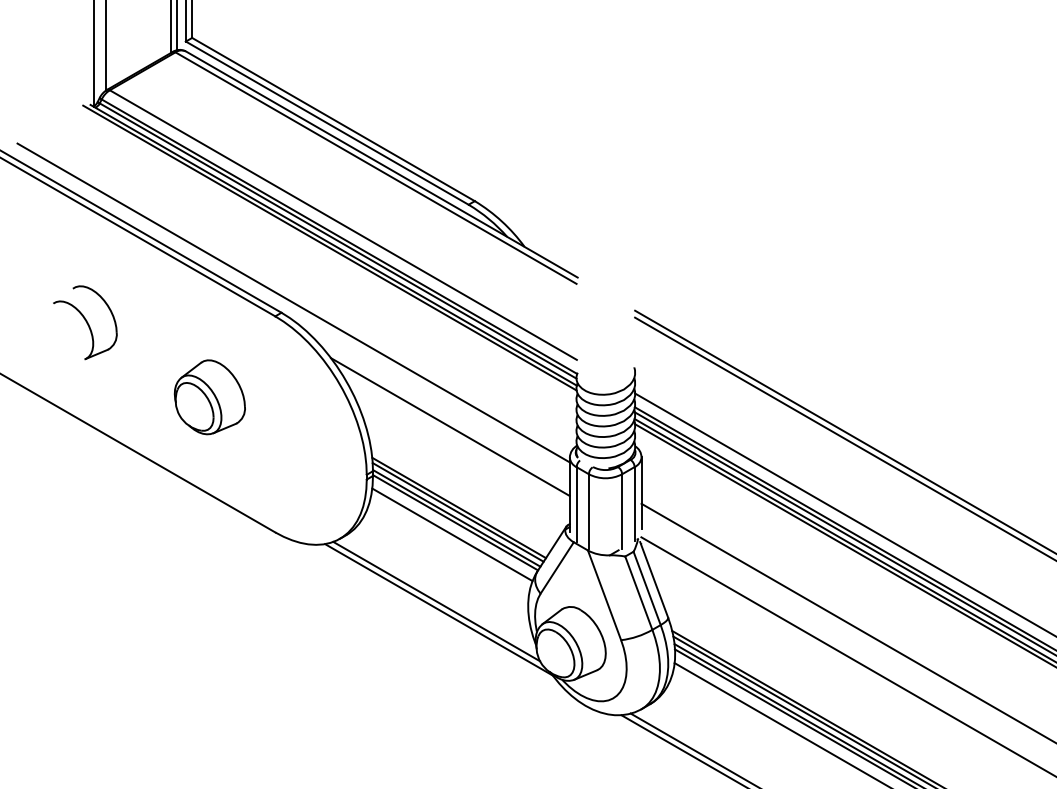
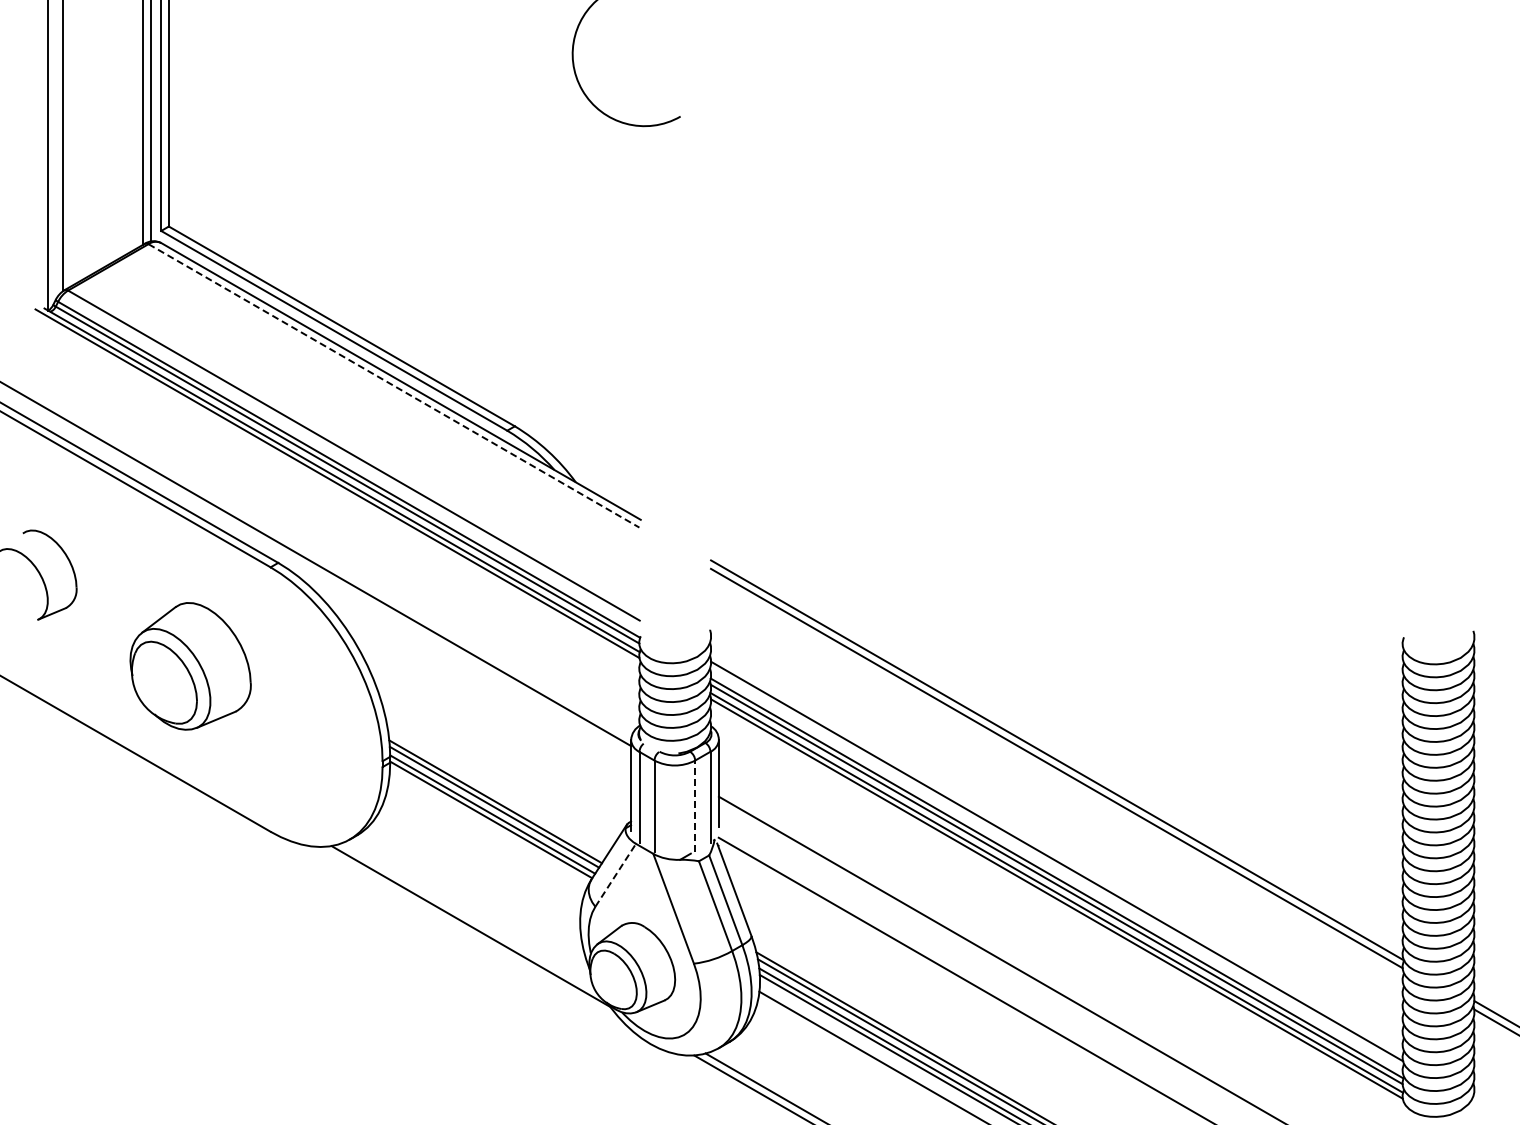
line: (376, 168) -> (394, 386), solid -> dashed
part: (209, 397) -> (190, 666), size x1.4
line: (450, 426) -> (484, 702), removed
line: (622, 511) -> (695, 806), solid -> dashed
line: (452, 534) -> (487, 834), removed
line: (557, 567) -> (615, 874), solid -> dashed
line: (436, 601) -> (467, 916), removed

